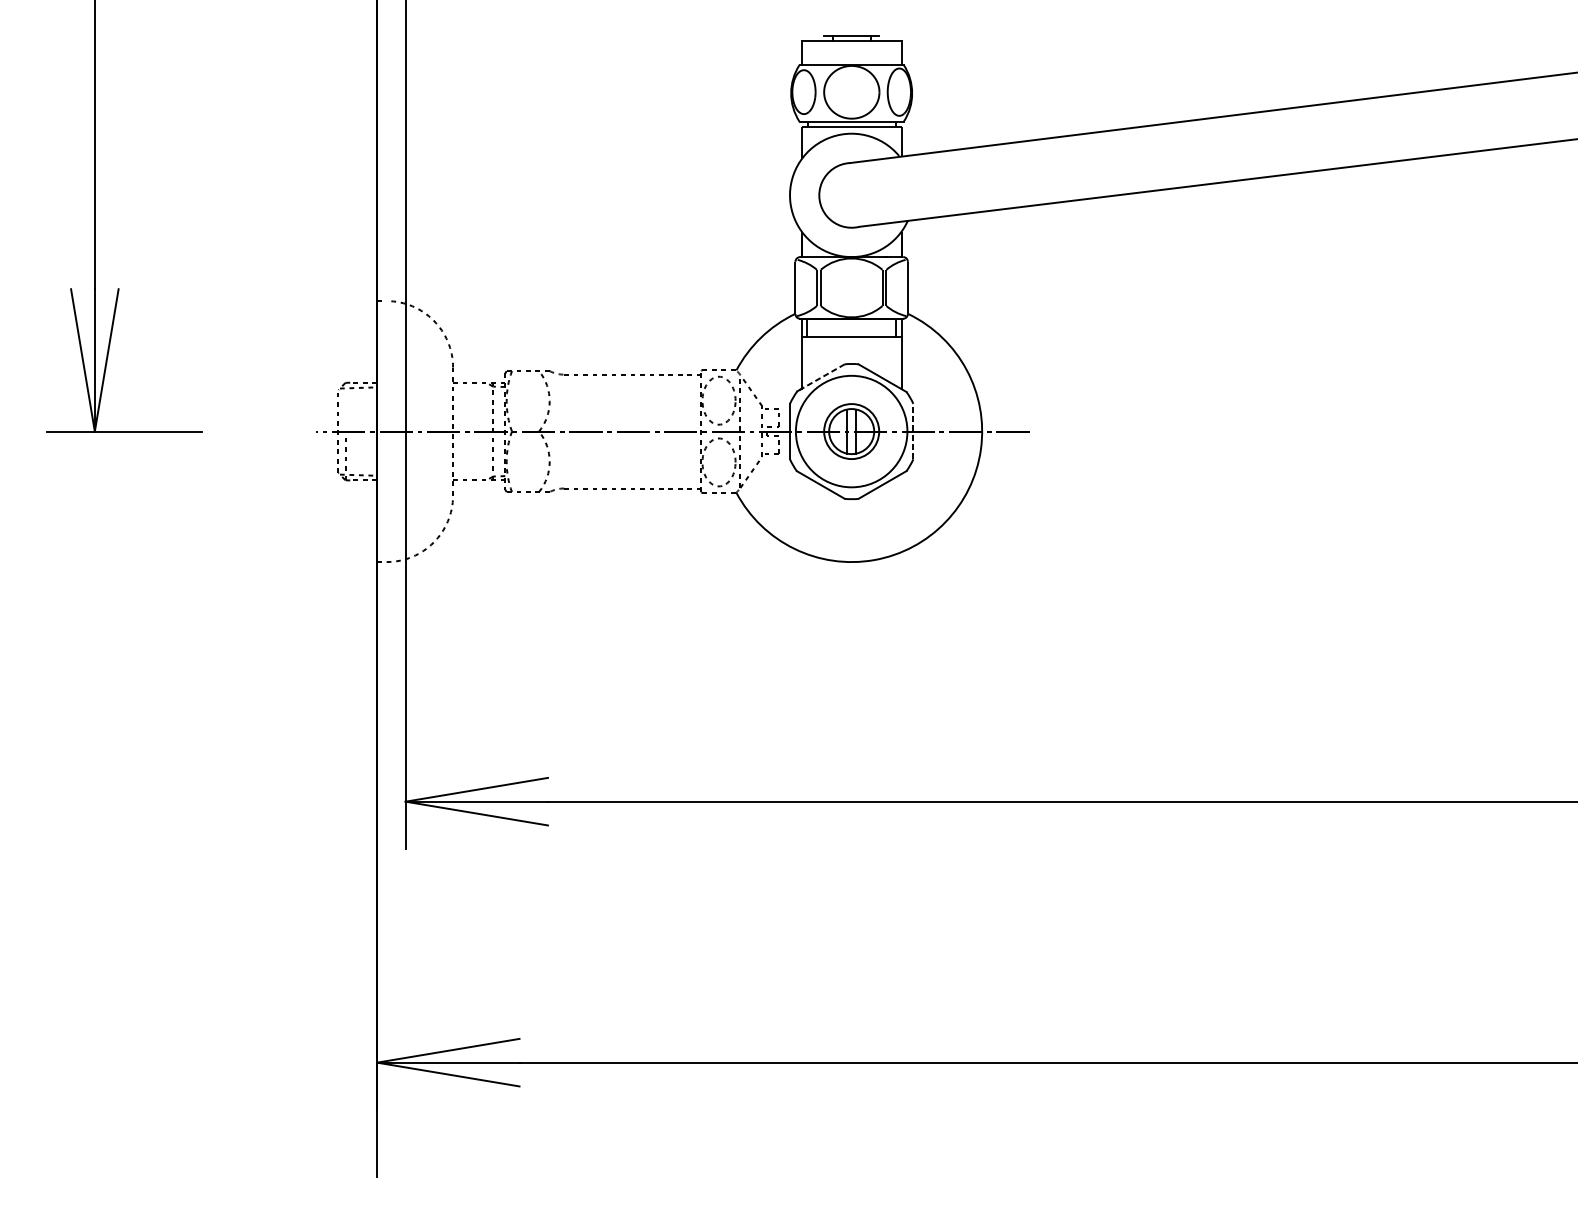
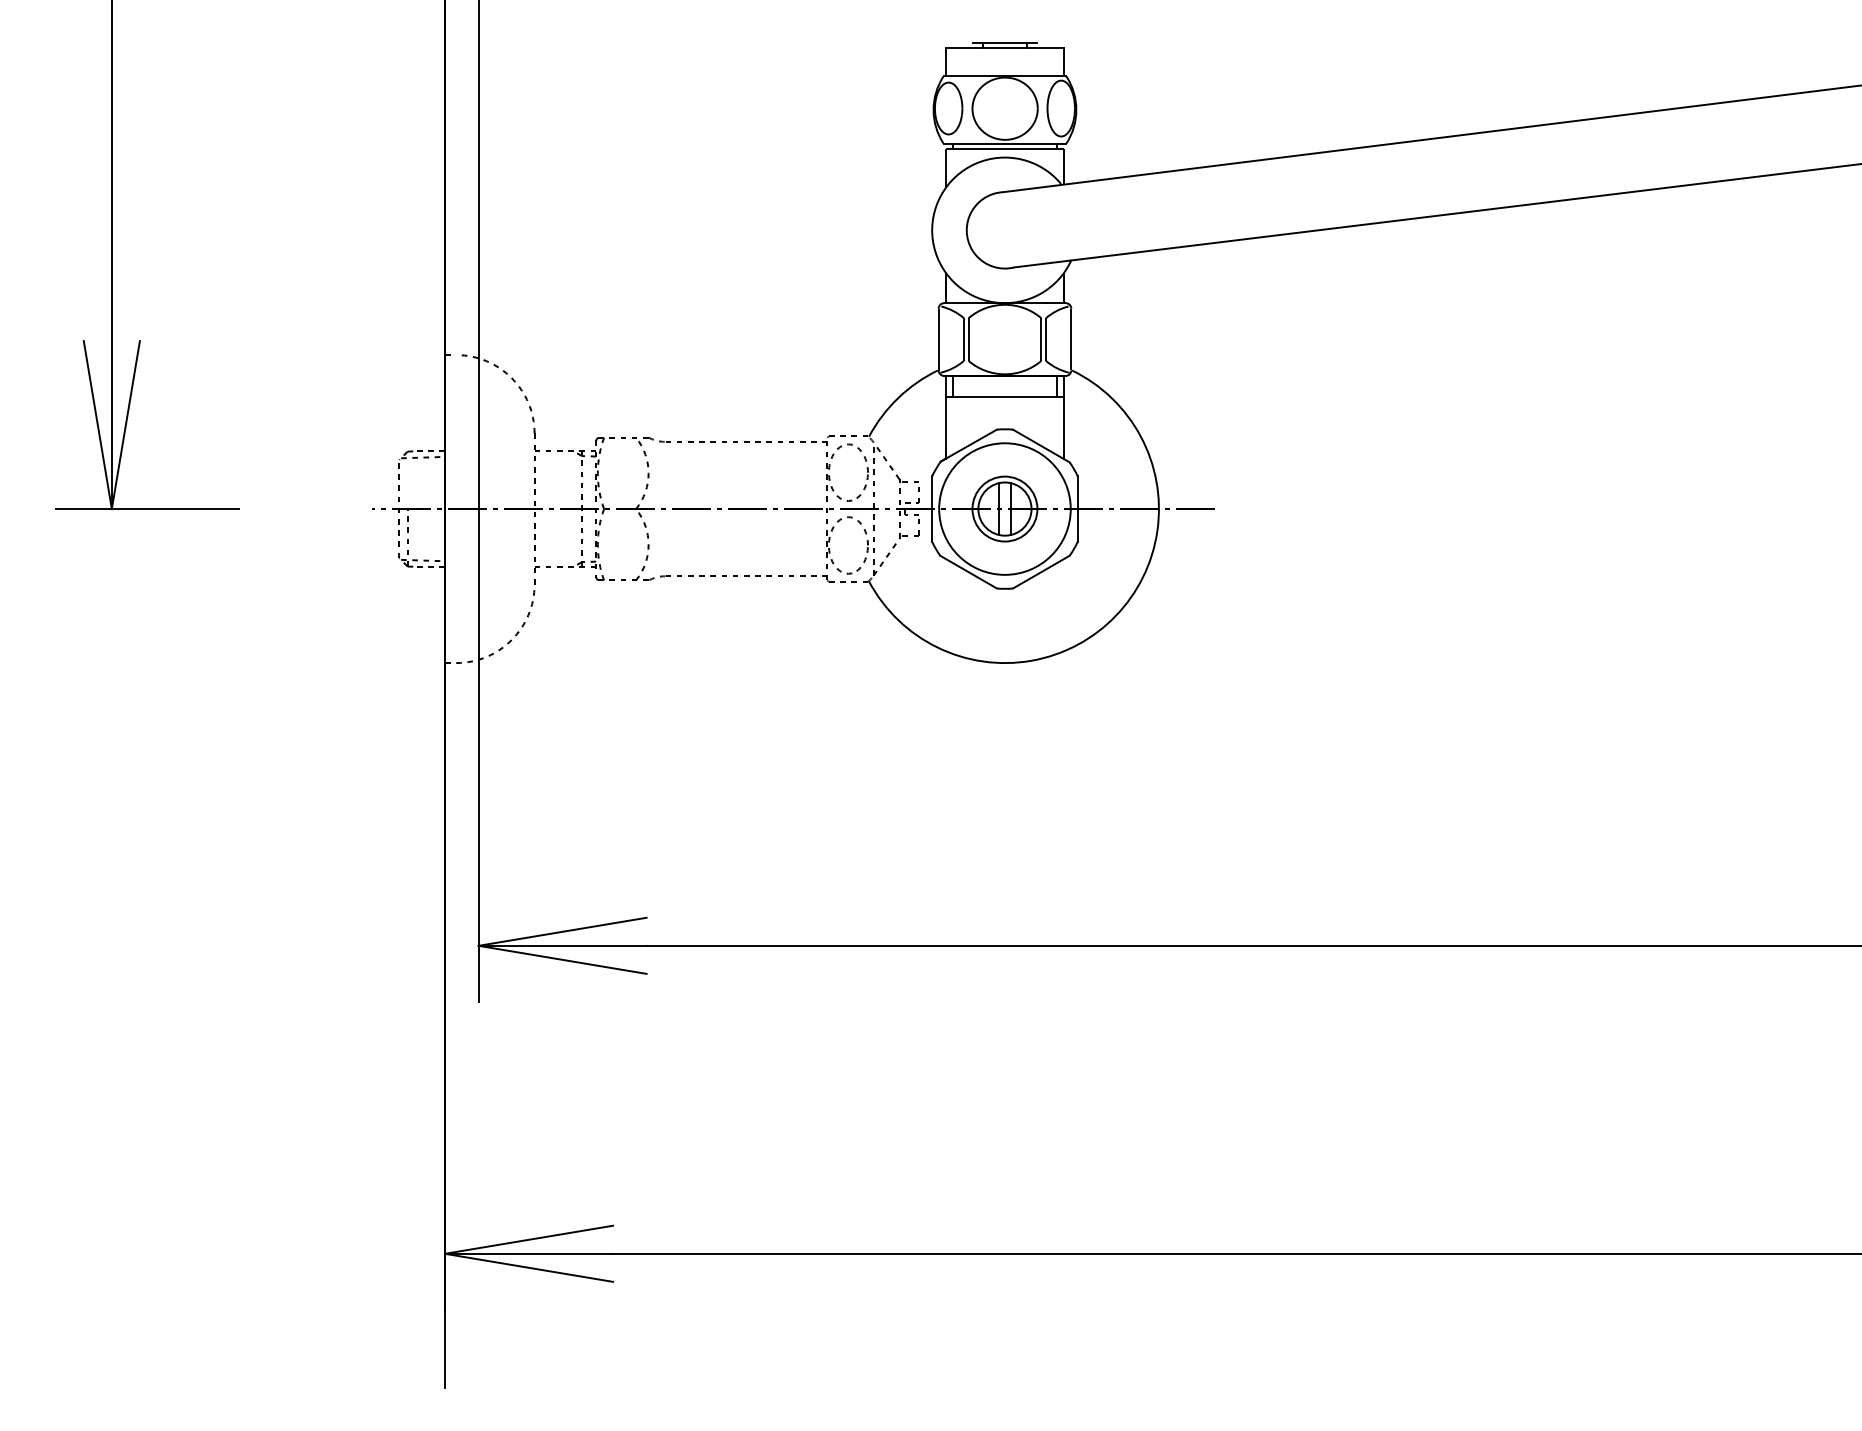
line: (820, 377) -> (968, 445), dashed -> solid
line: (913, 431) -> (1077, 509), dashed -> solid

